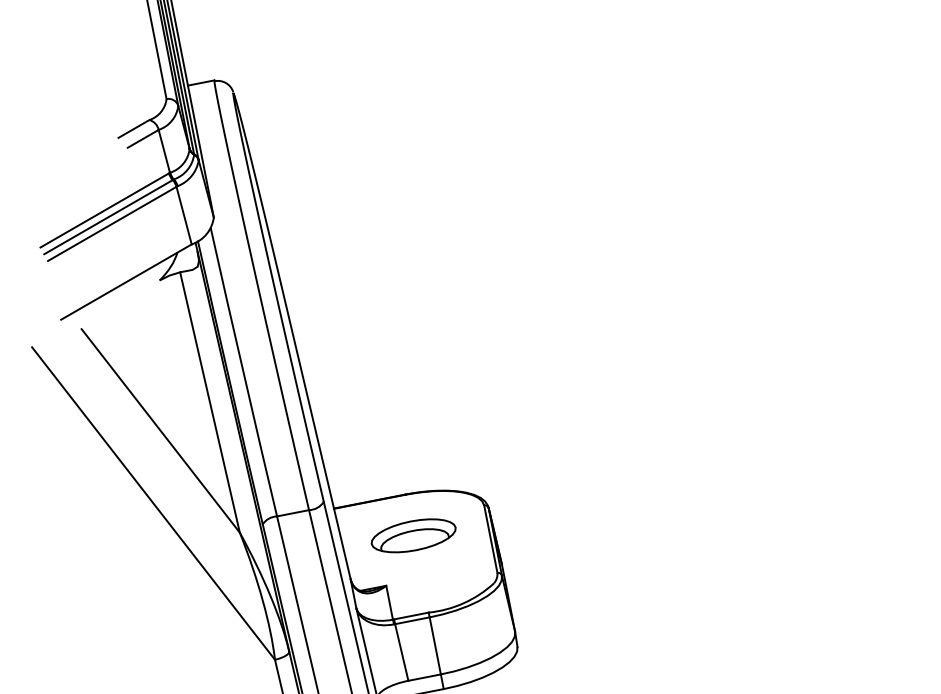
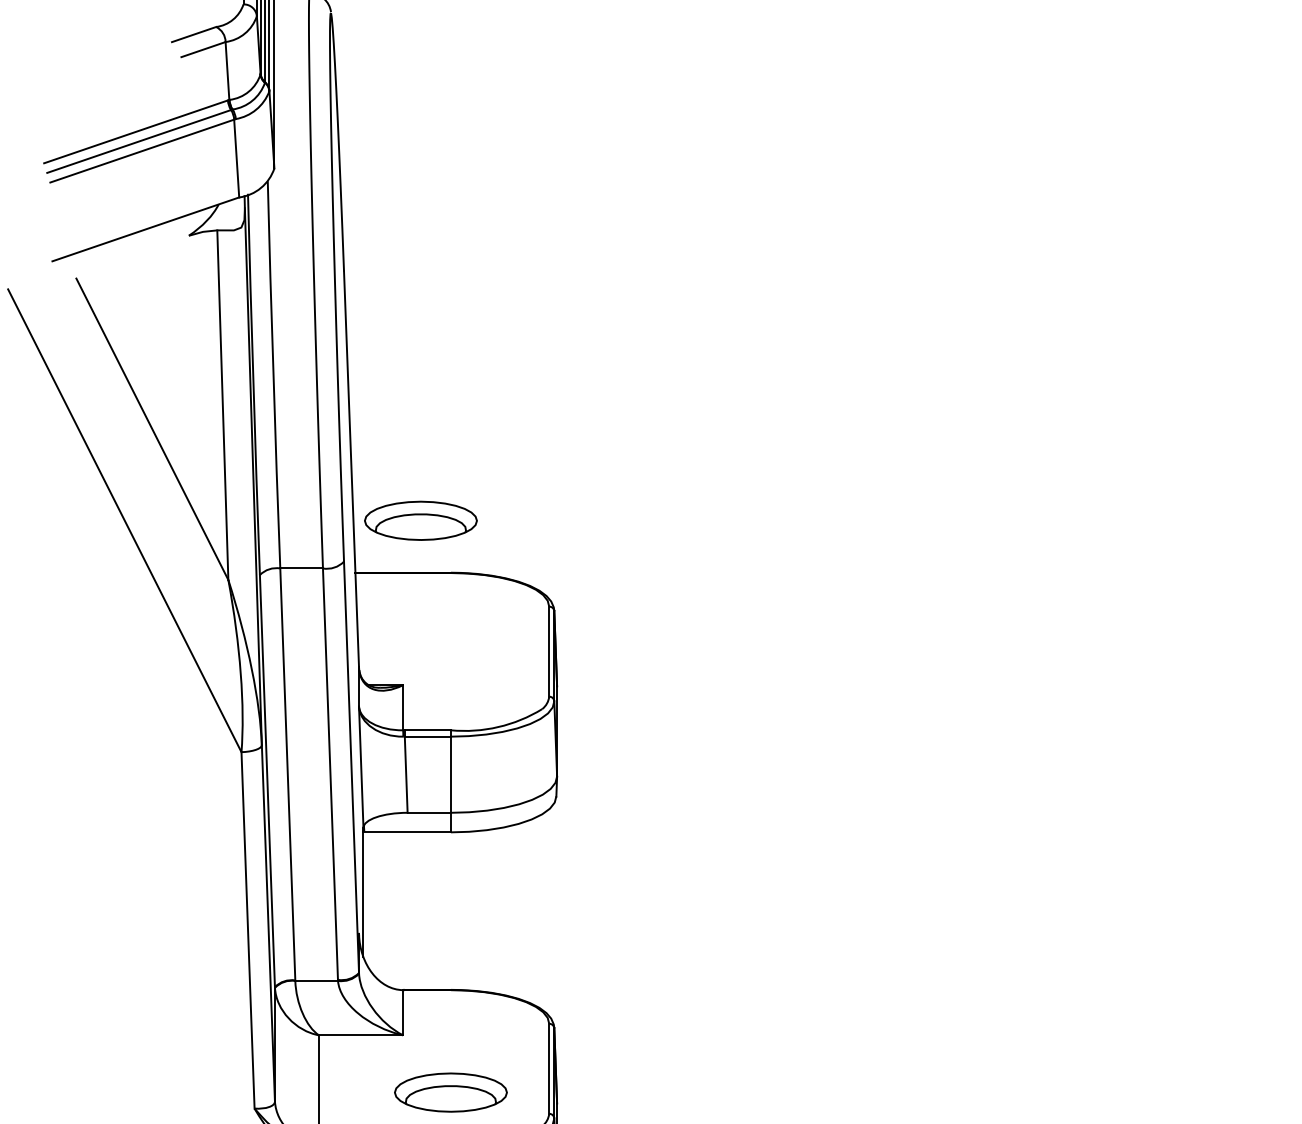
part: (413, 535) -> (420, 520), moved

